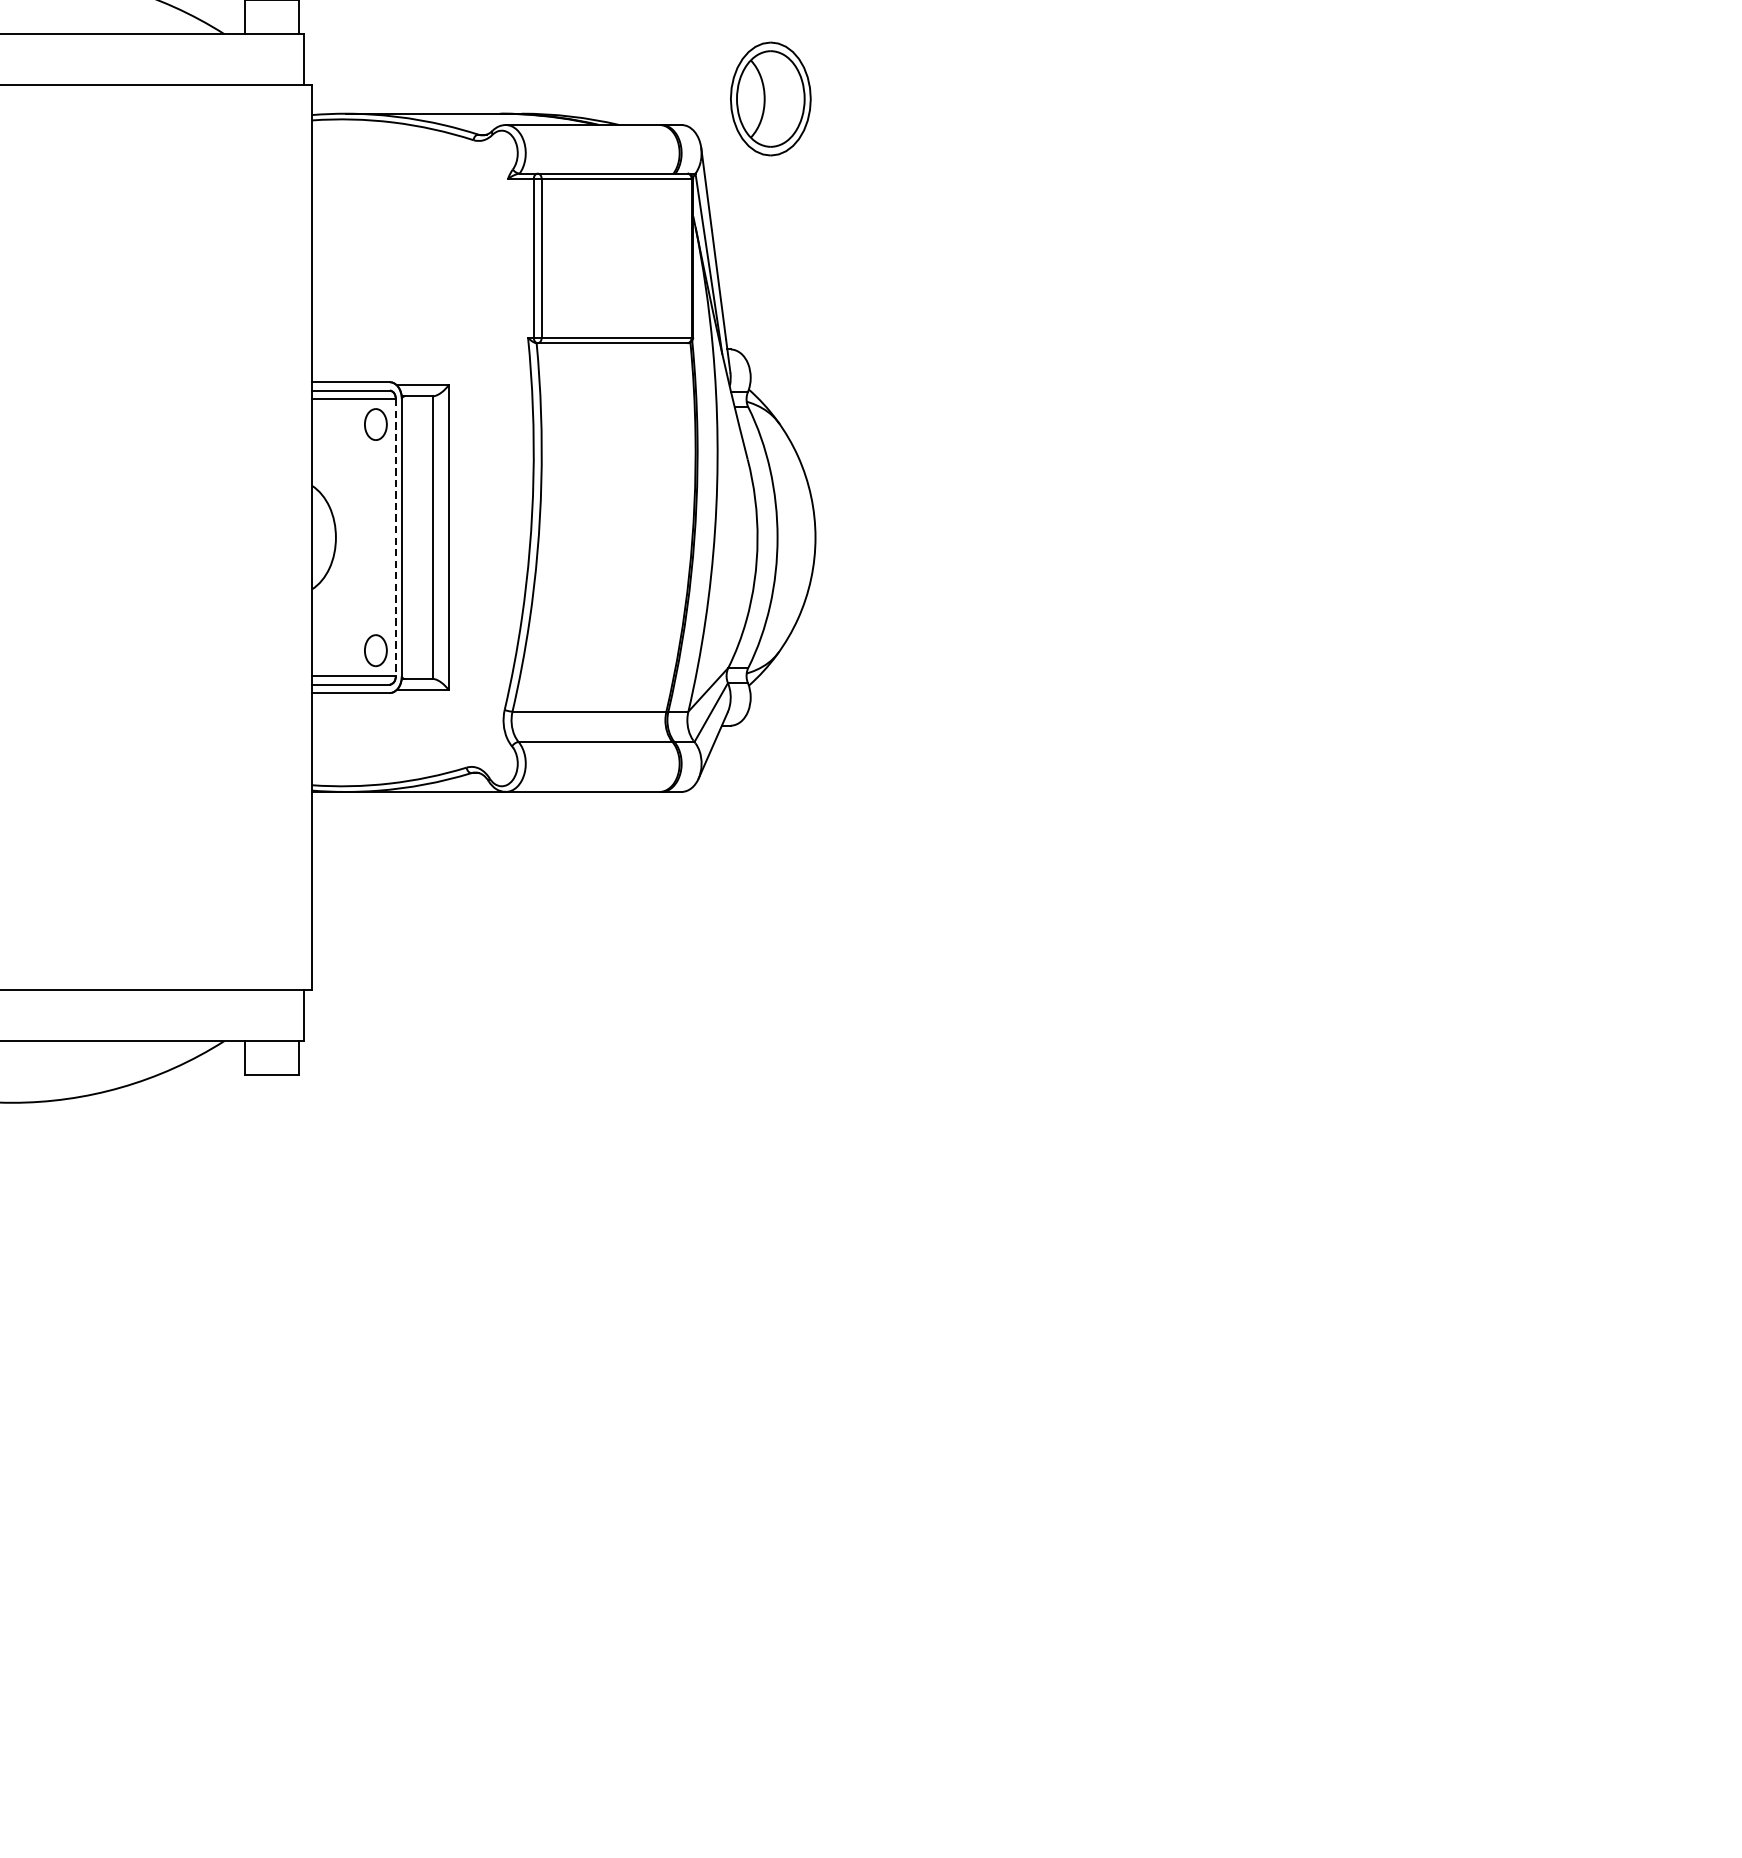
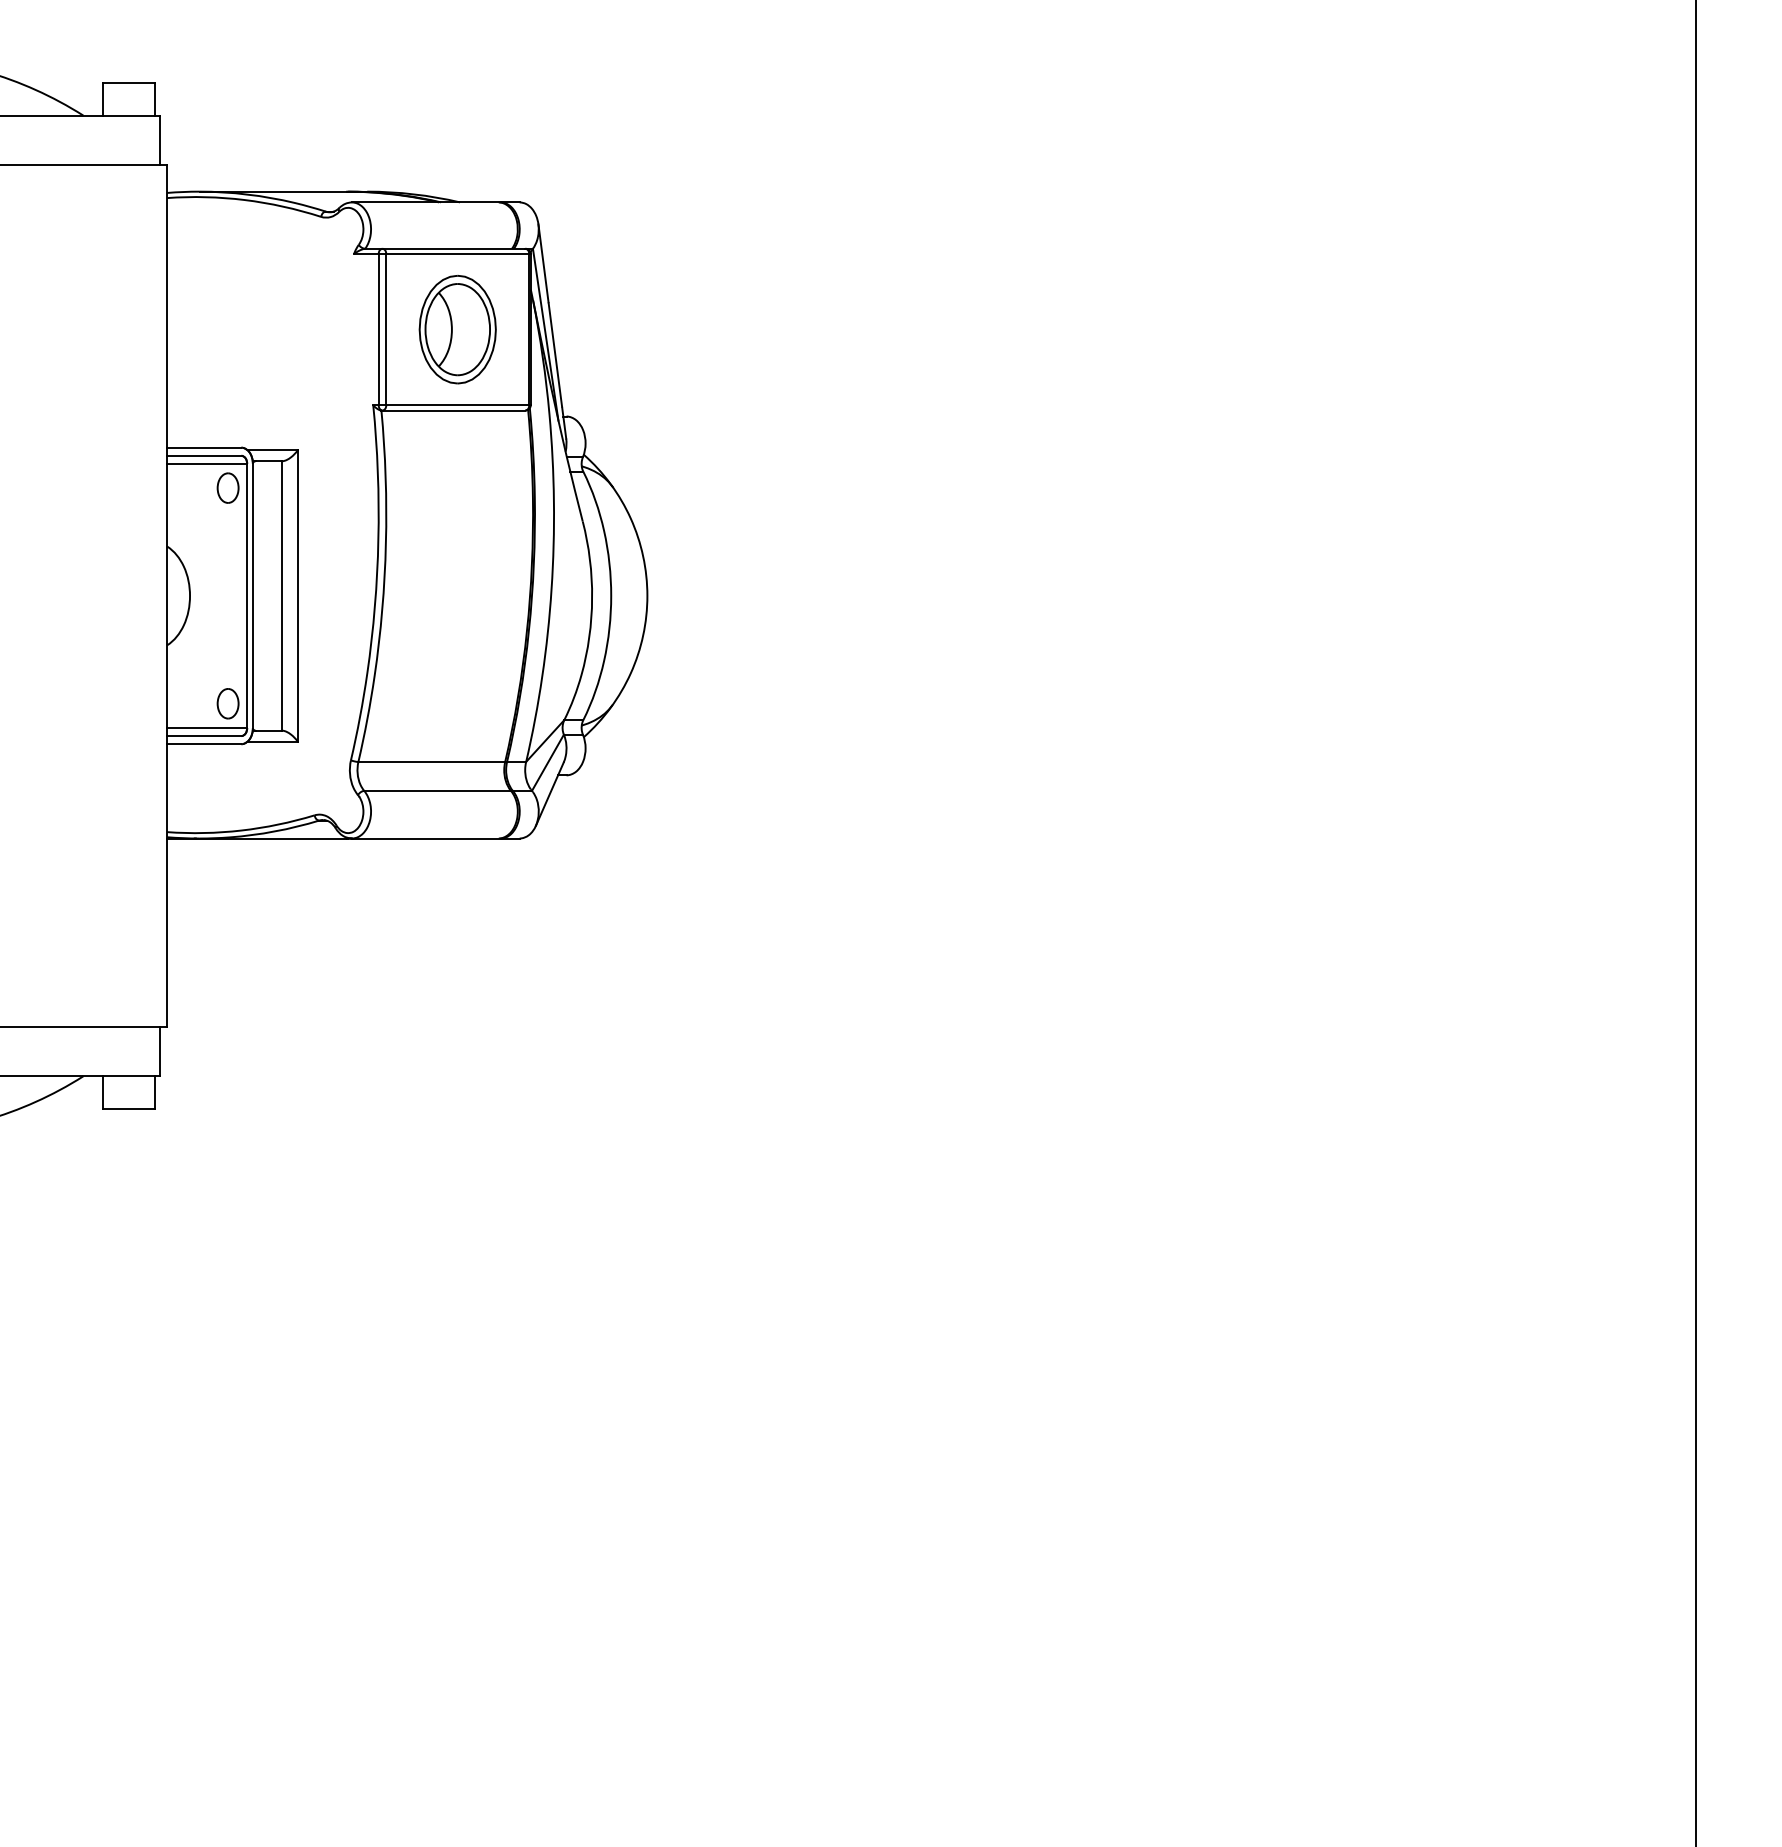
part: (770, 98) -> (457, 329), moved
line: (396, 538) -> (247, 596), dashed -> solid

